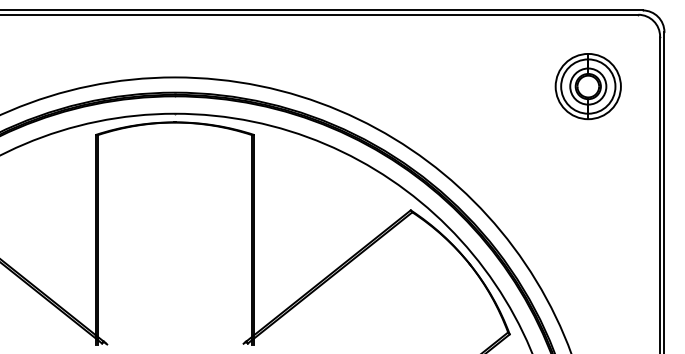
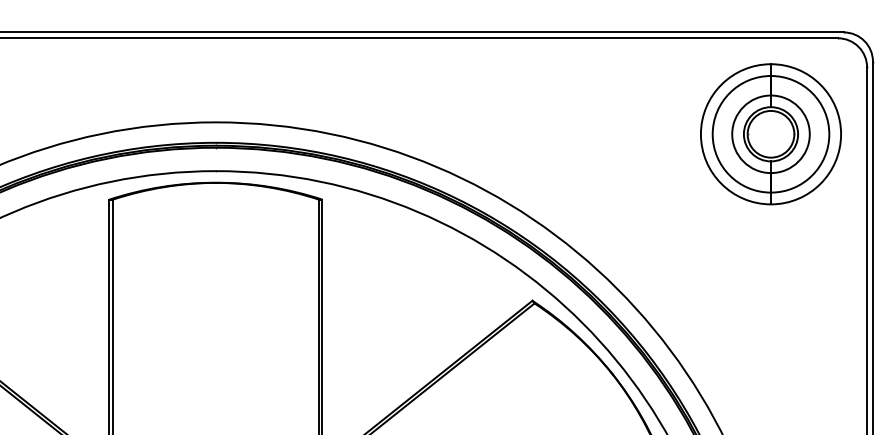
part: (587, 86) -> (769, 134), size x1.6

